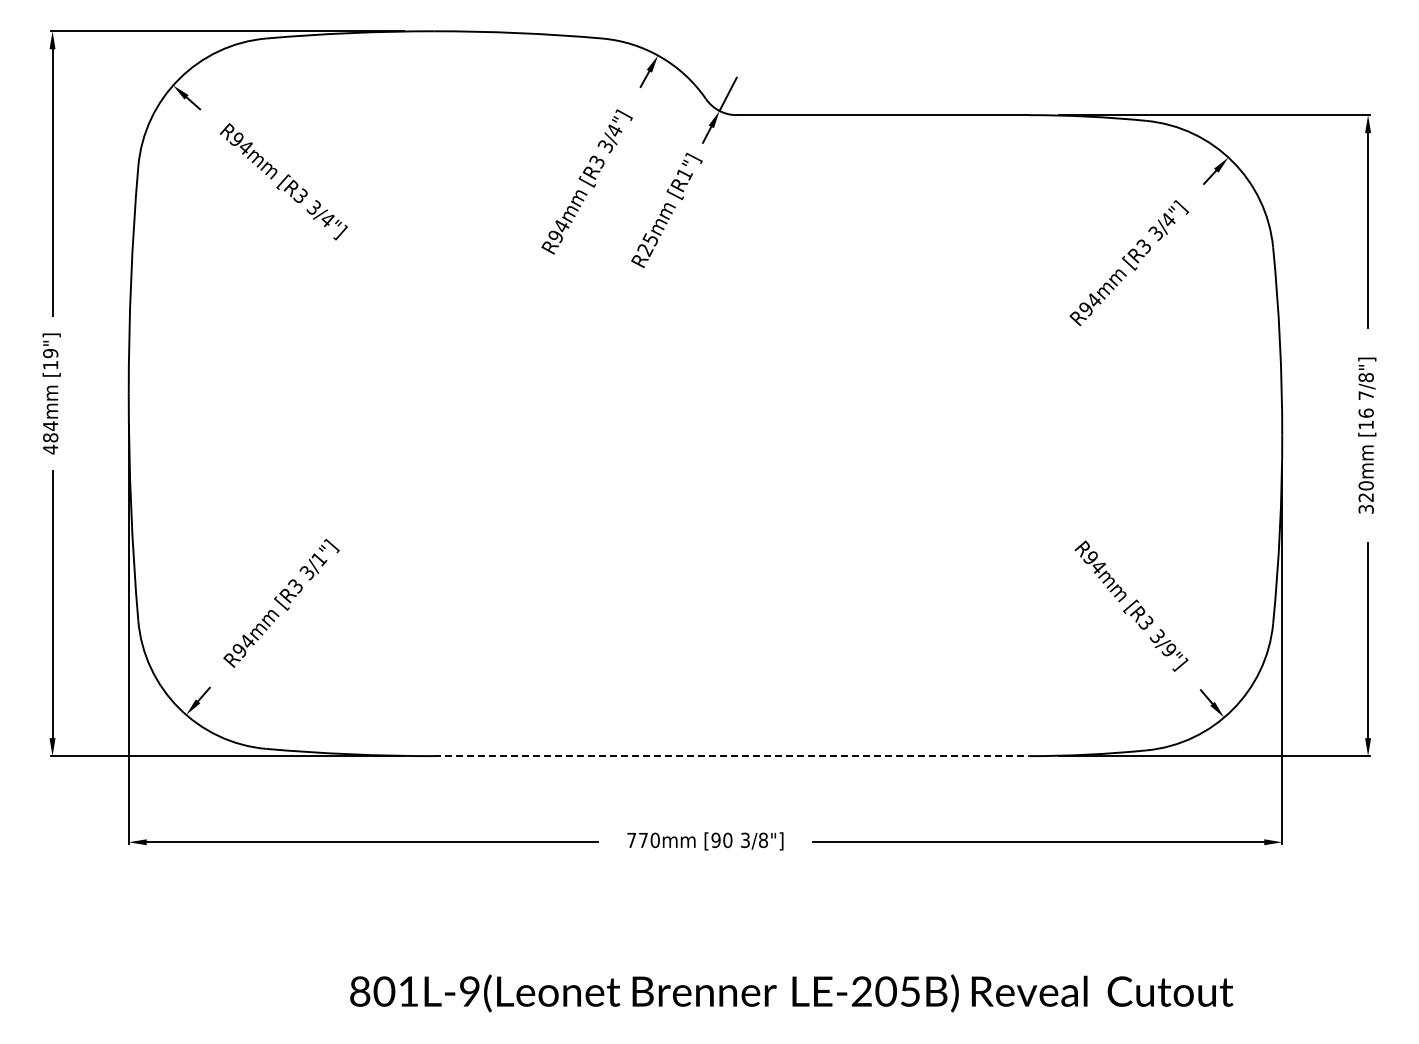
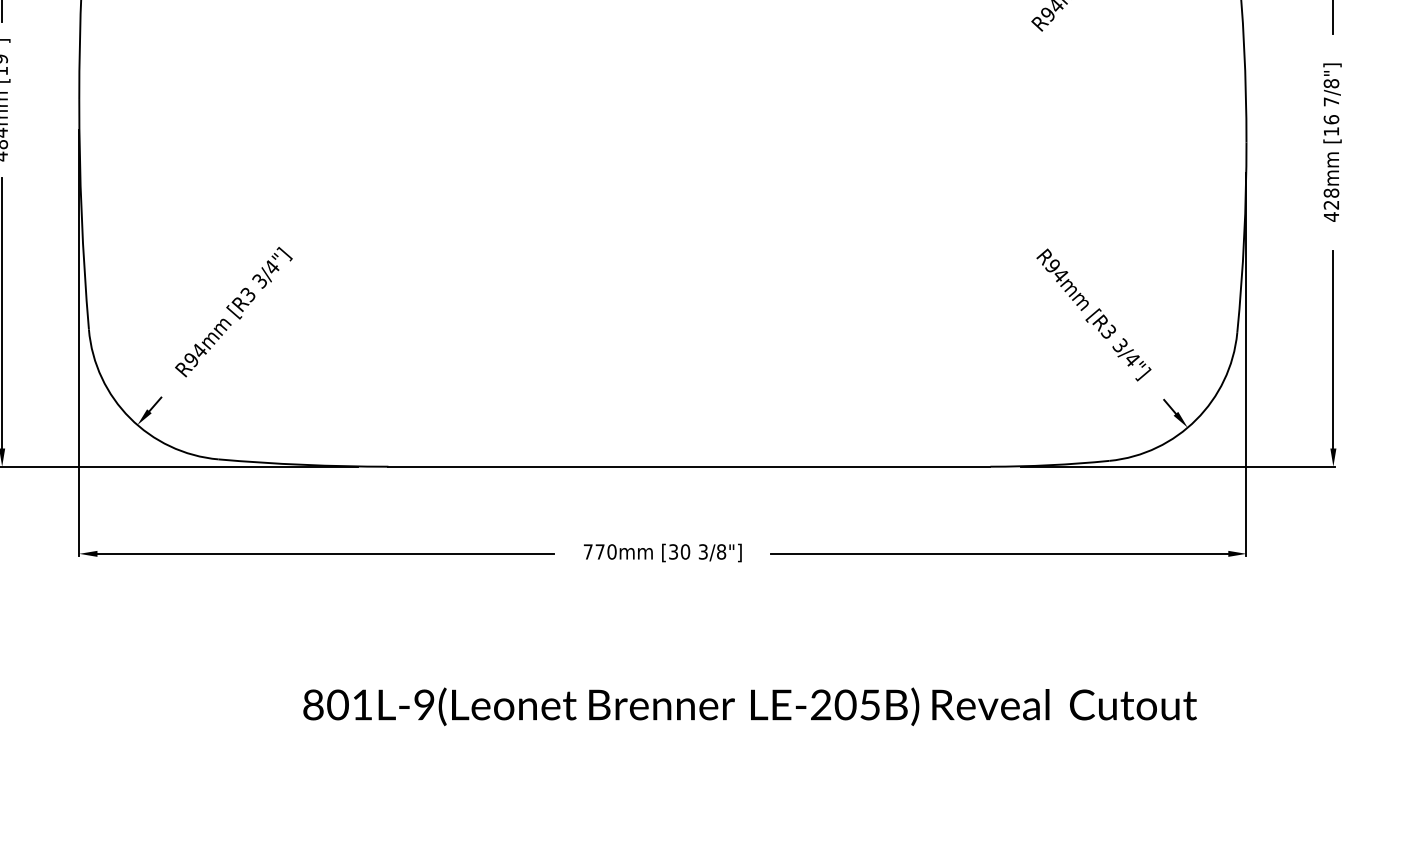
text: (1365, 497) -> (1330, 204), 320mm -> 428mm
text: (319, 559) -> (272, 267), 3/1"] -> 3/4"]
text: (1168, 650) -> (1131, 359), 3/9"] -> 3/4"]
line: (732, 756) -> (690, 467), dashed -> solid
text: (715, 839) -> (673, 551), [90 -> [30

